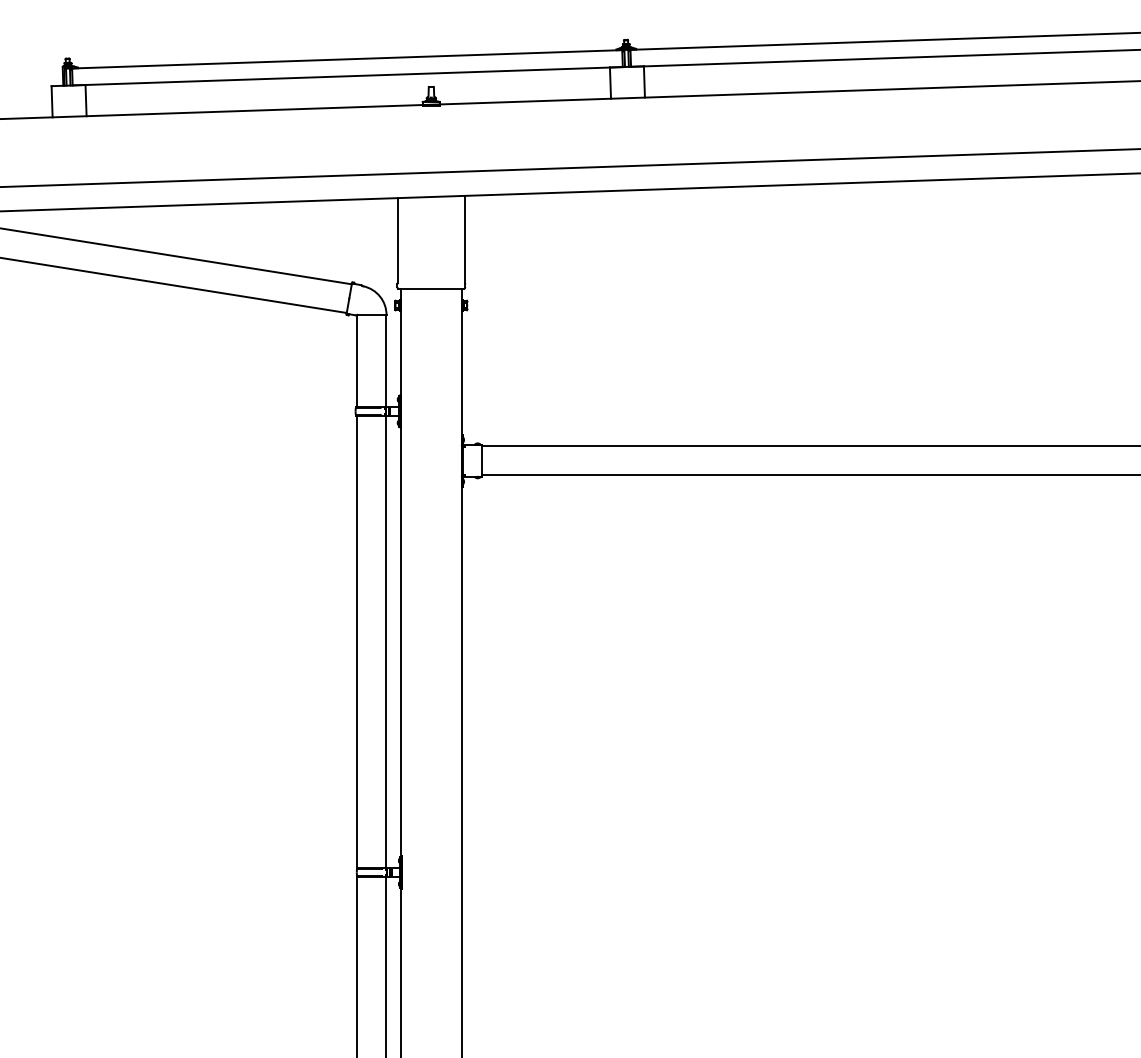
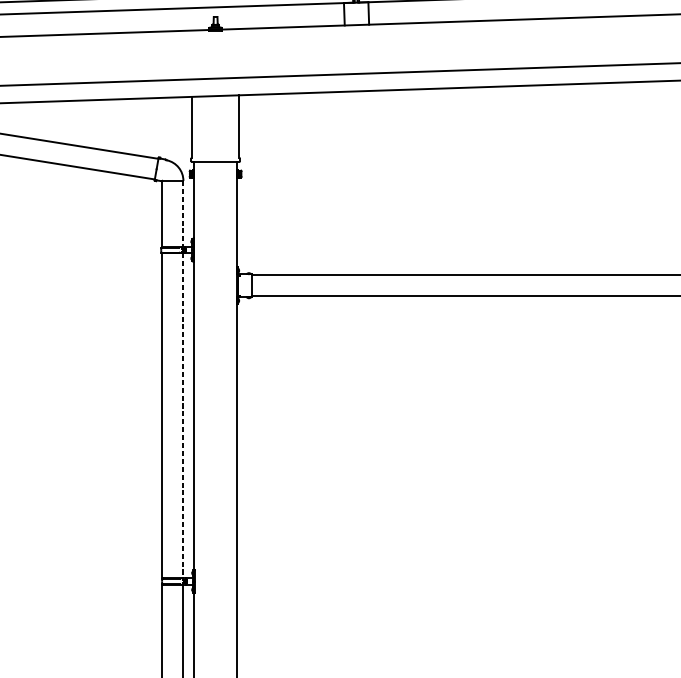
line: (386, 361) -> (183, 214), solid -> dashed
line: (386, 642) -> (183, 416), solid -> dashed

